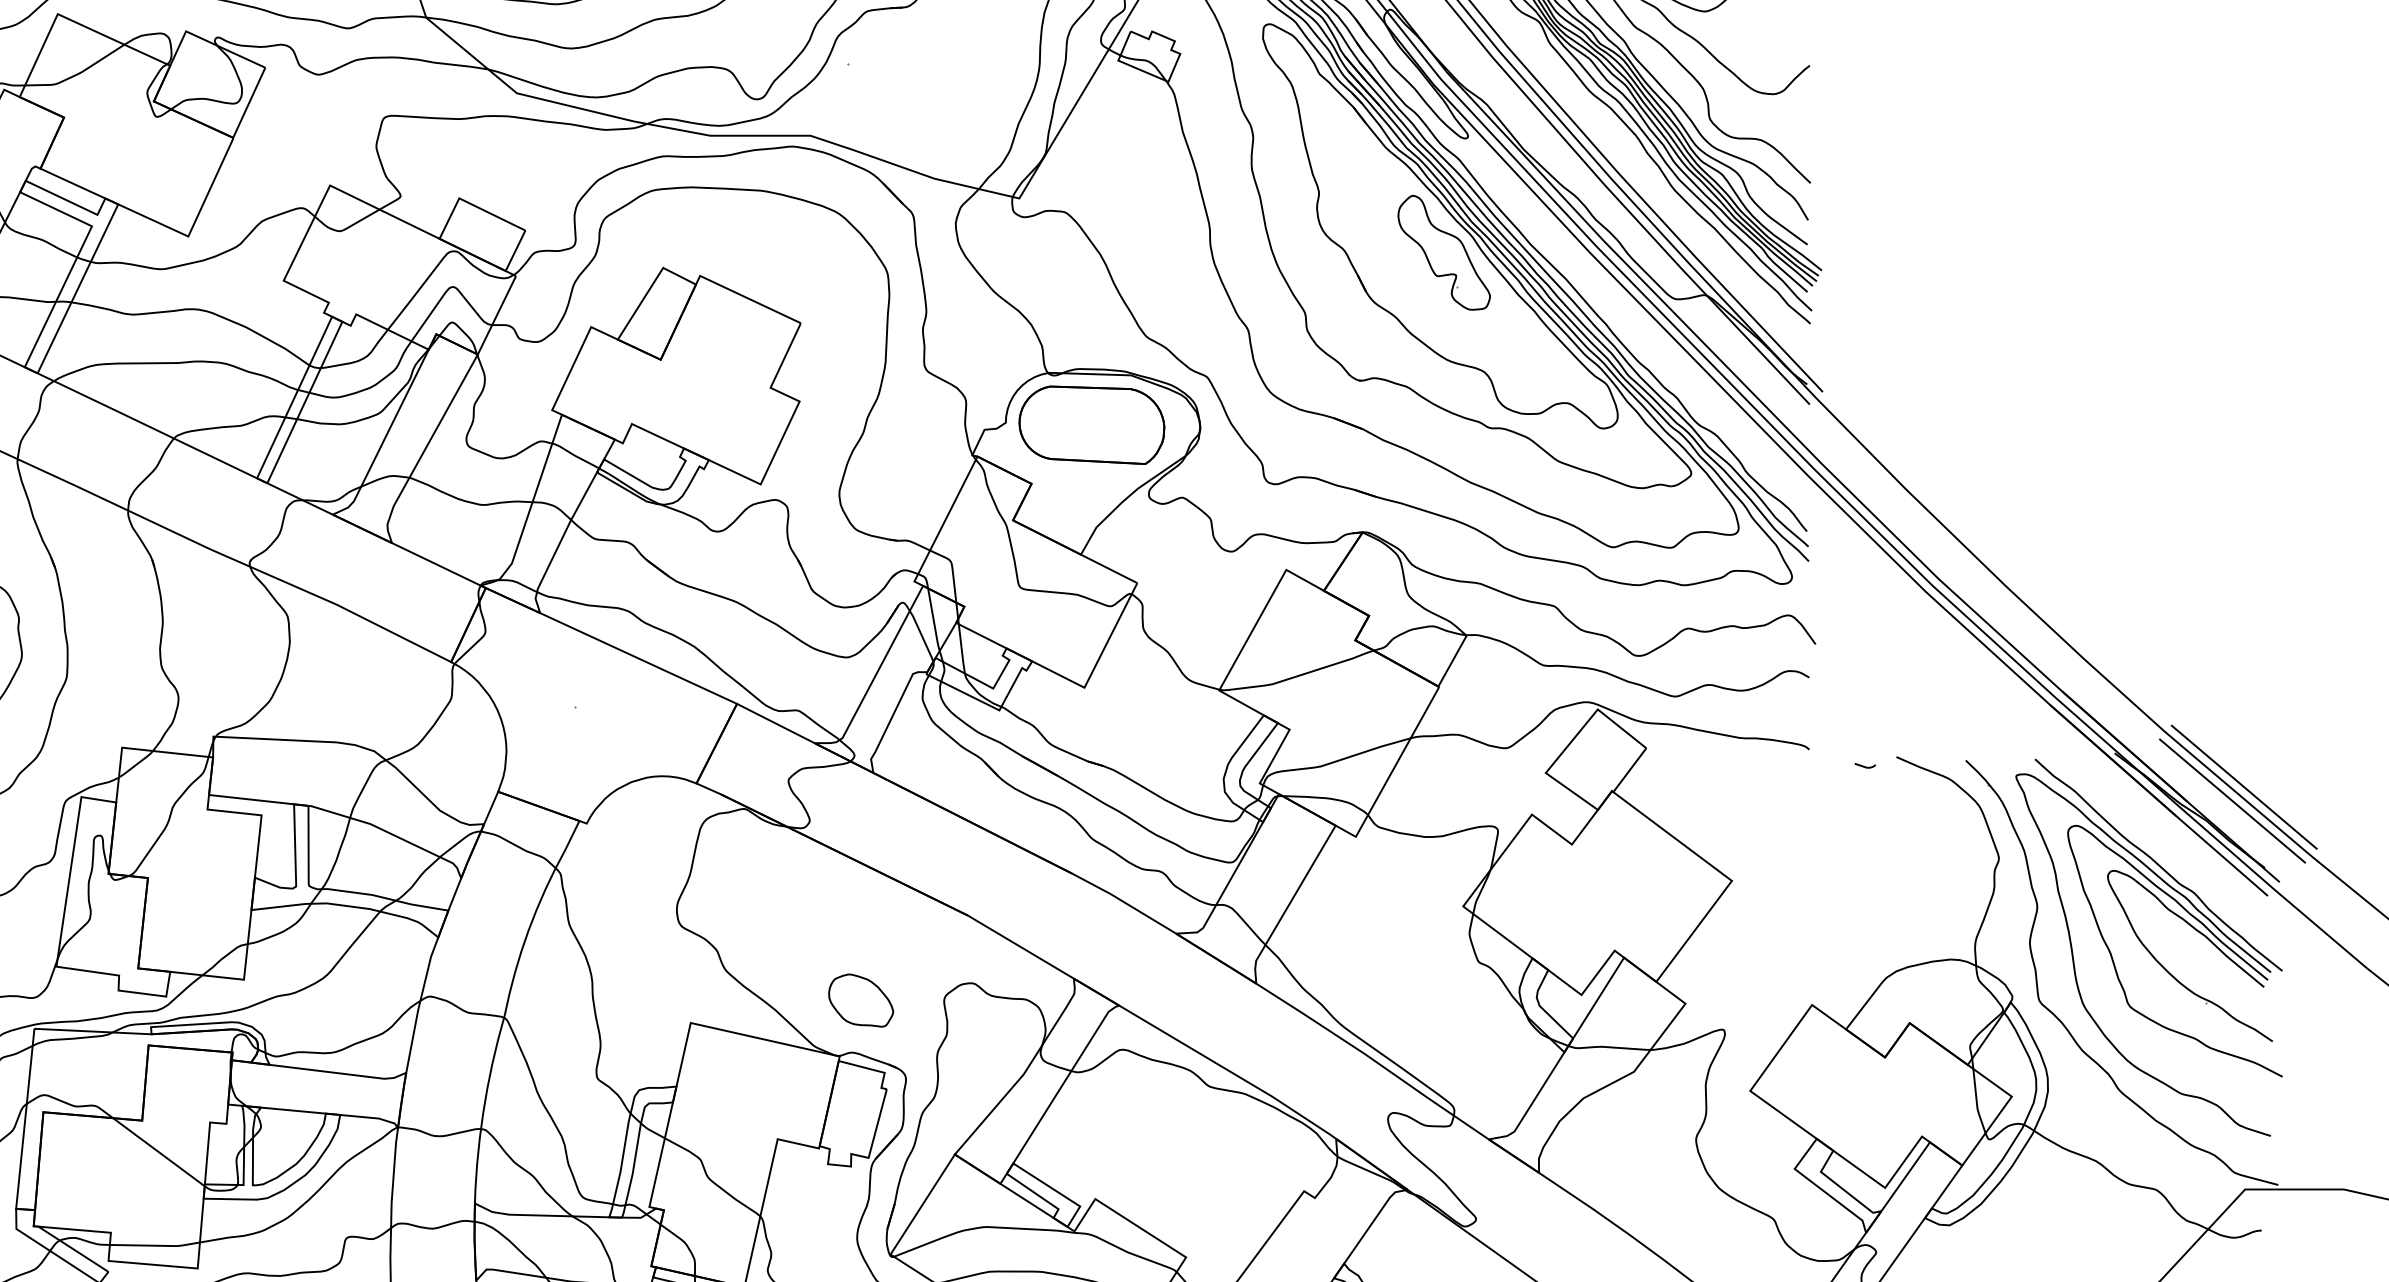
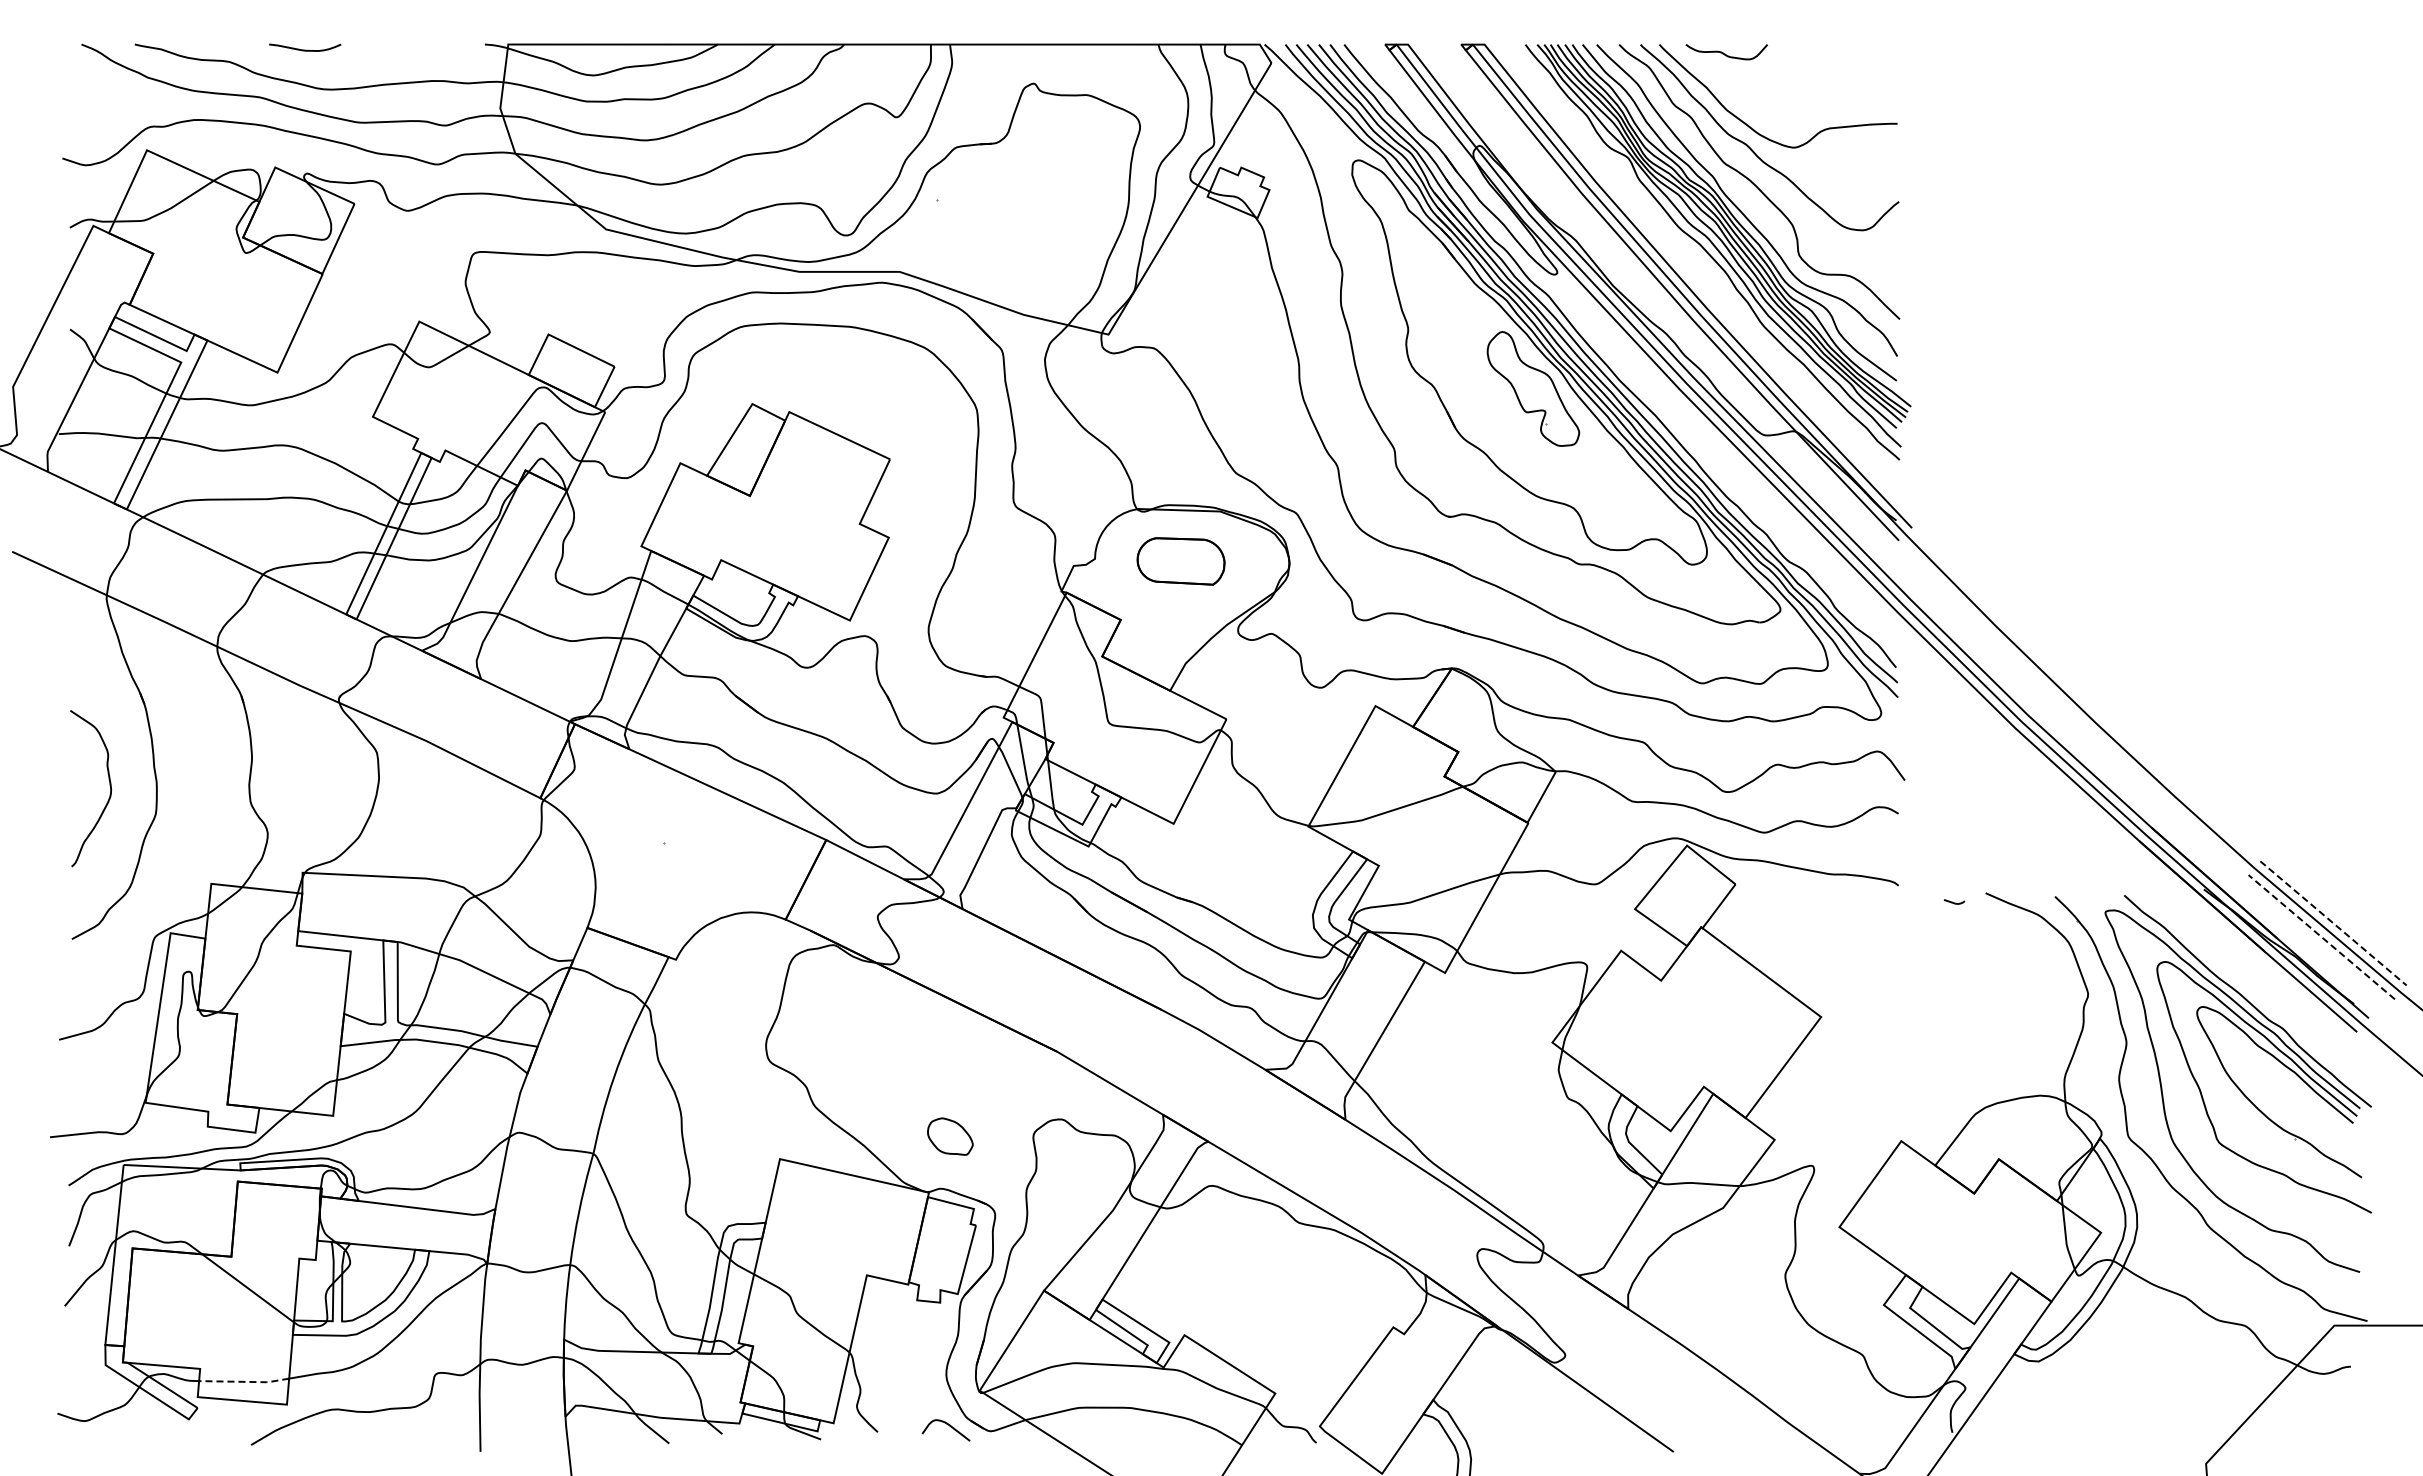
part: (1091, 425) -> (1180, 561), size x0.6
line: (2244, 787) -> (2333, 923), solid -> dashed
line: (2232, 800) -> (2321, 936), solid -> dashed
part: (861, 1000) -> (950, 1136), size x0.7
line: (156, 1245) -> (245, 1381), solid -> dashed

